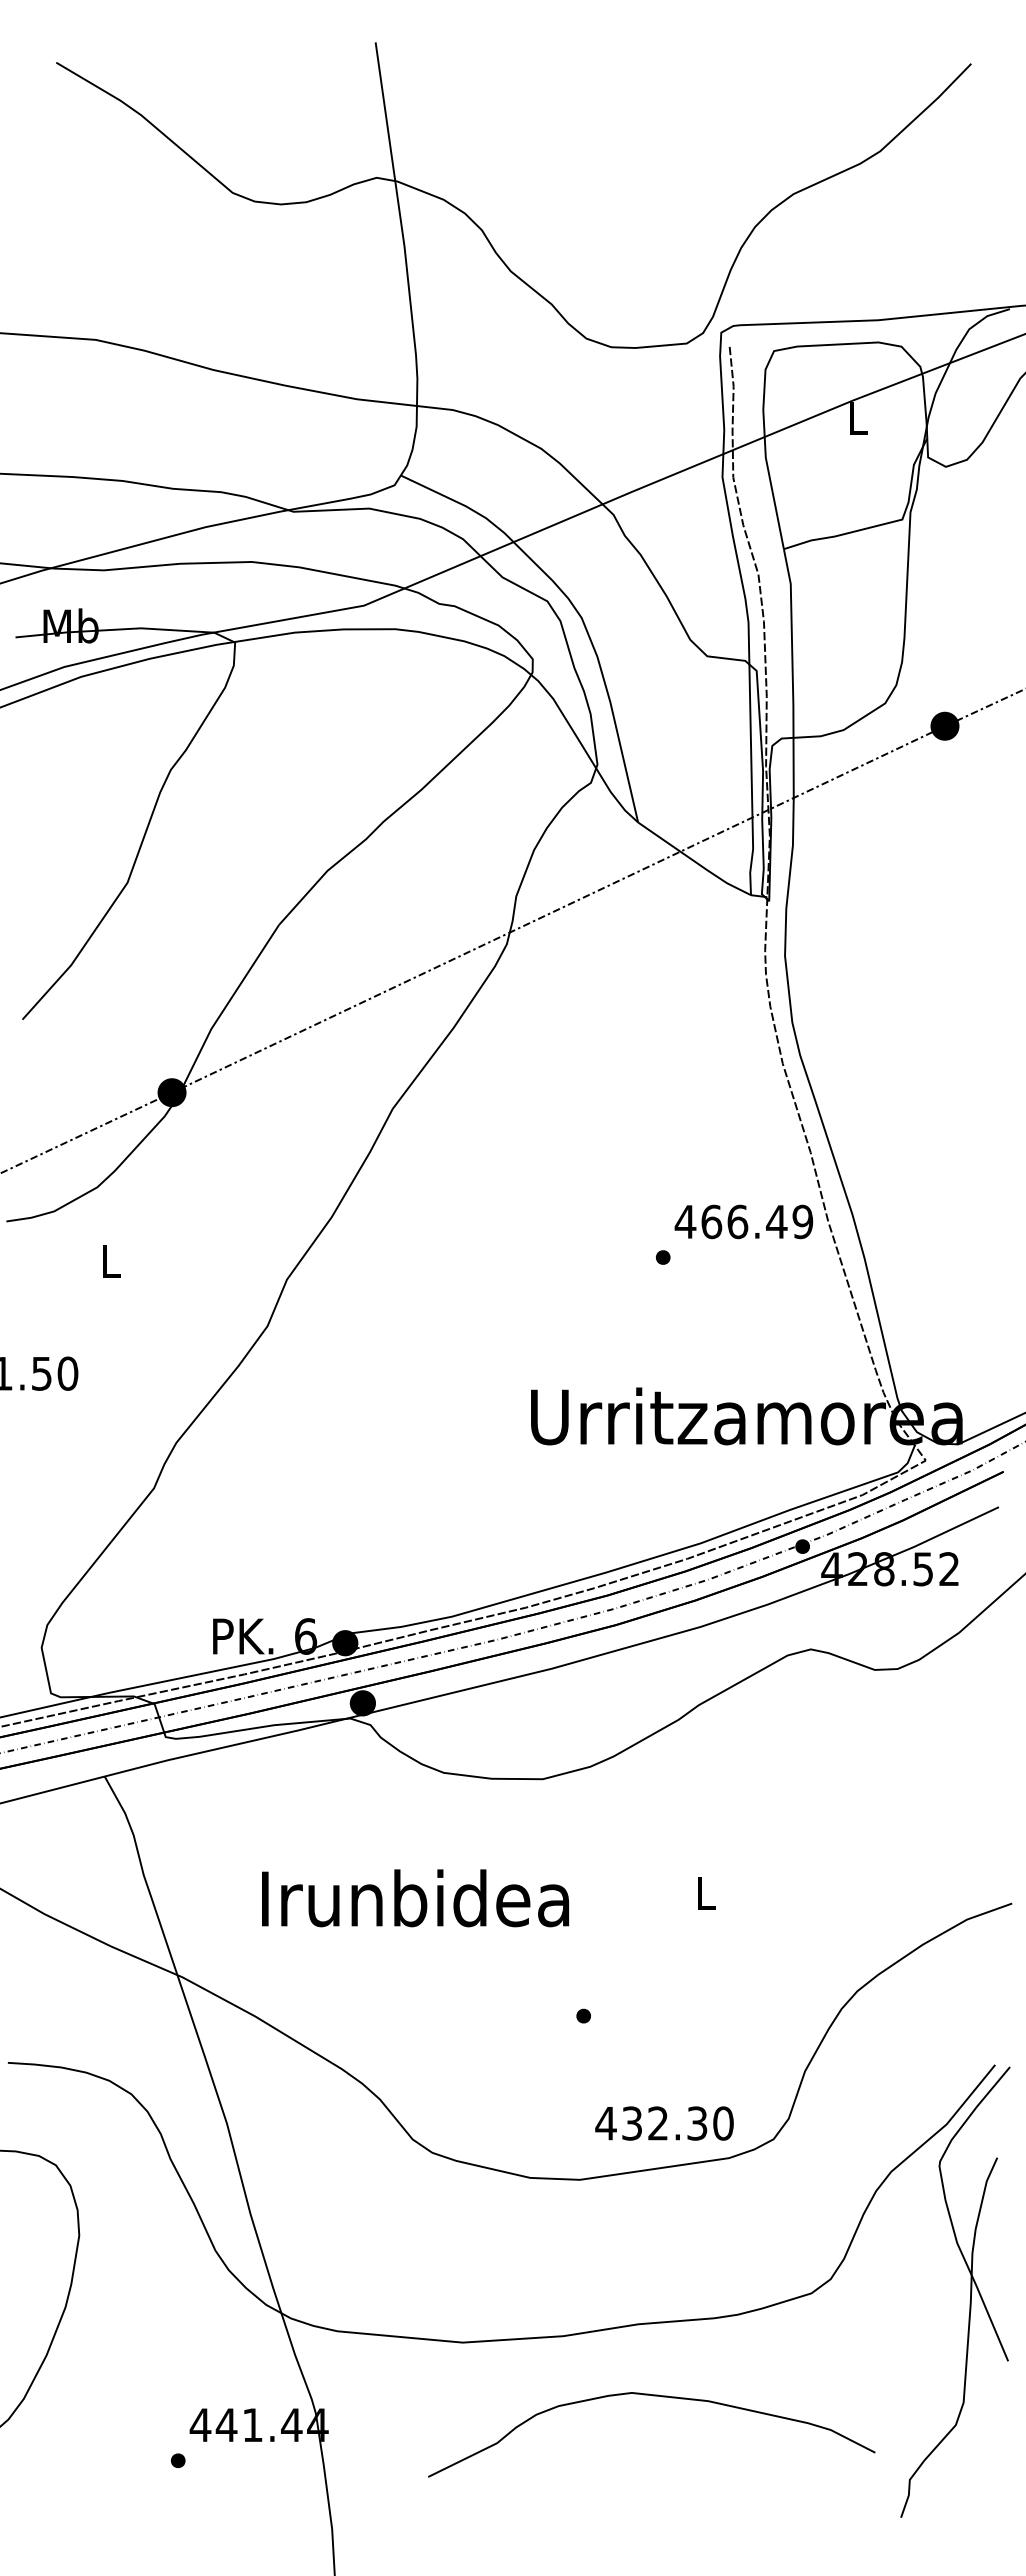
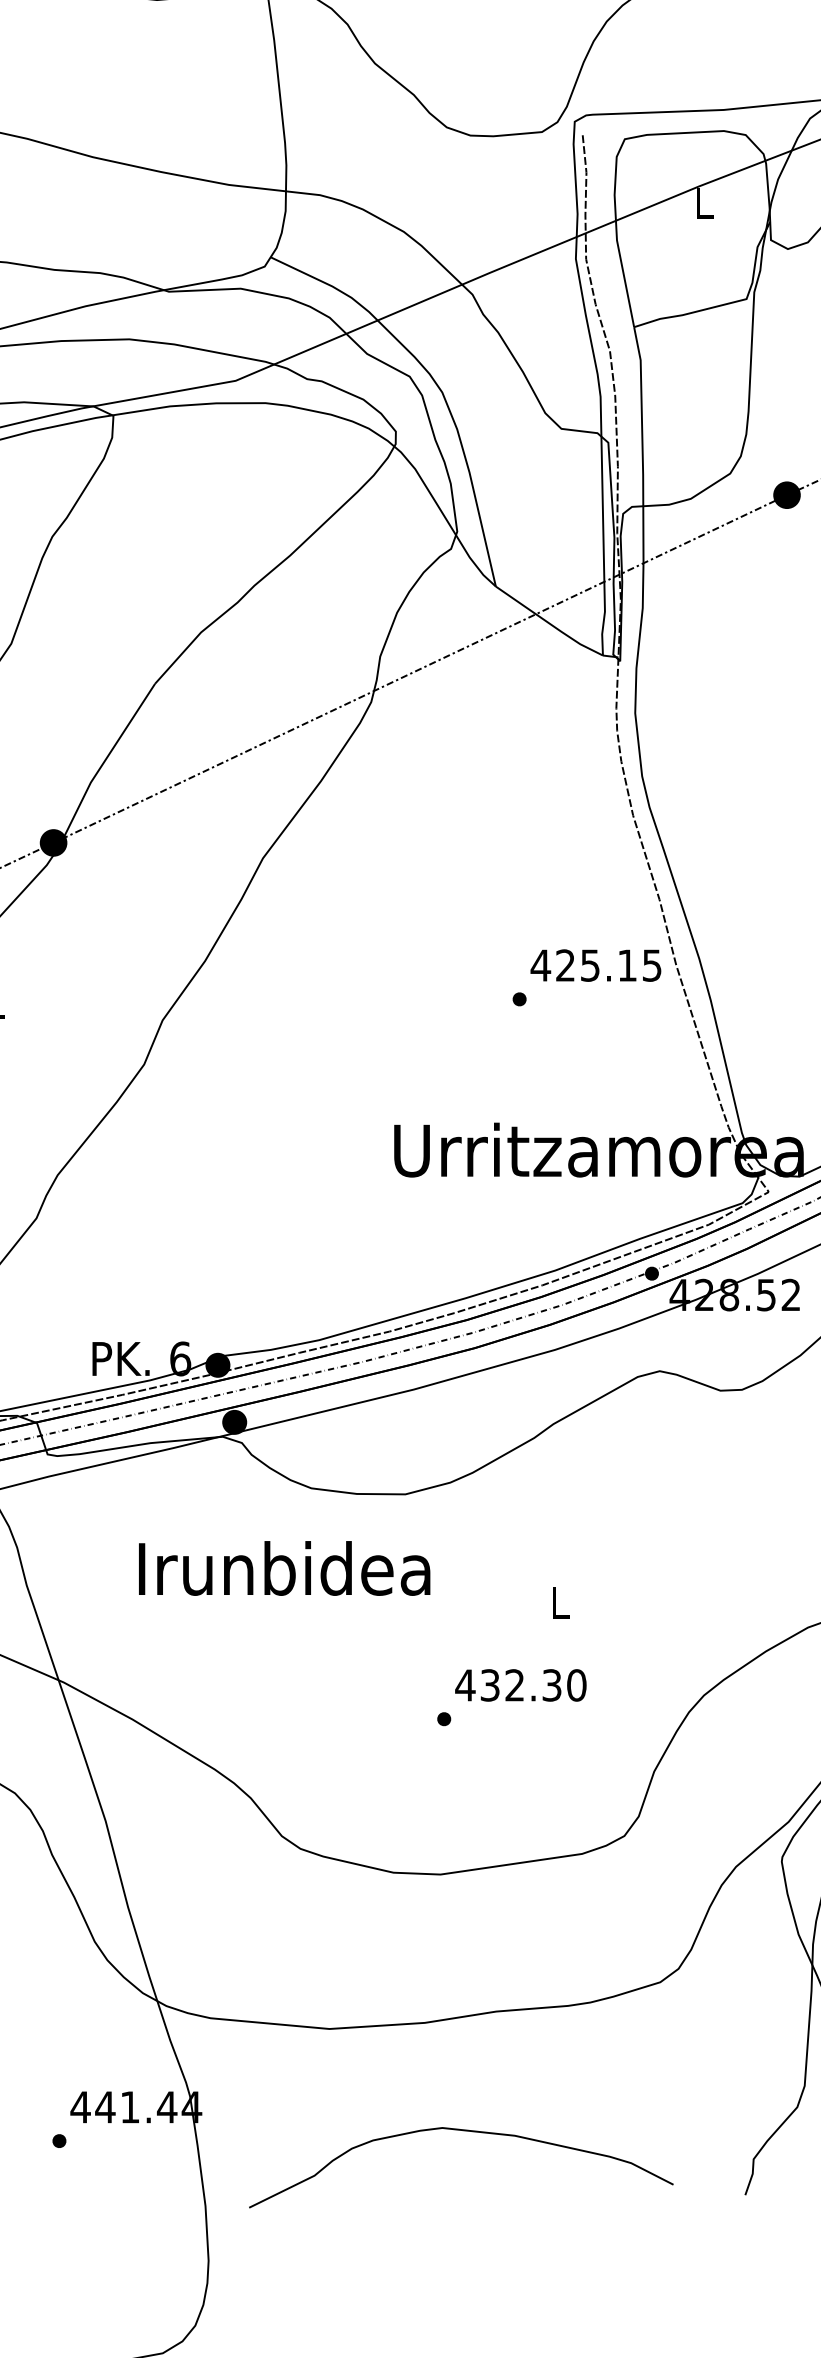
text: (757, 1221) -> (609, 965), 466.49 -> 425.15
text: (415, 1898) -> (284, 1568), moved
text: (664, 2123) -> (520, 1685), moved
curve: (653, 2396) -> (462, 2131), moved

